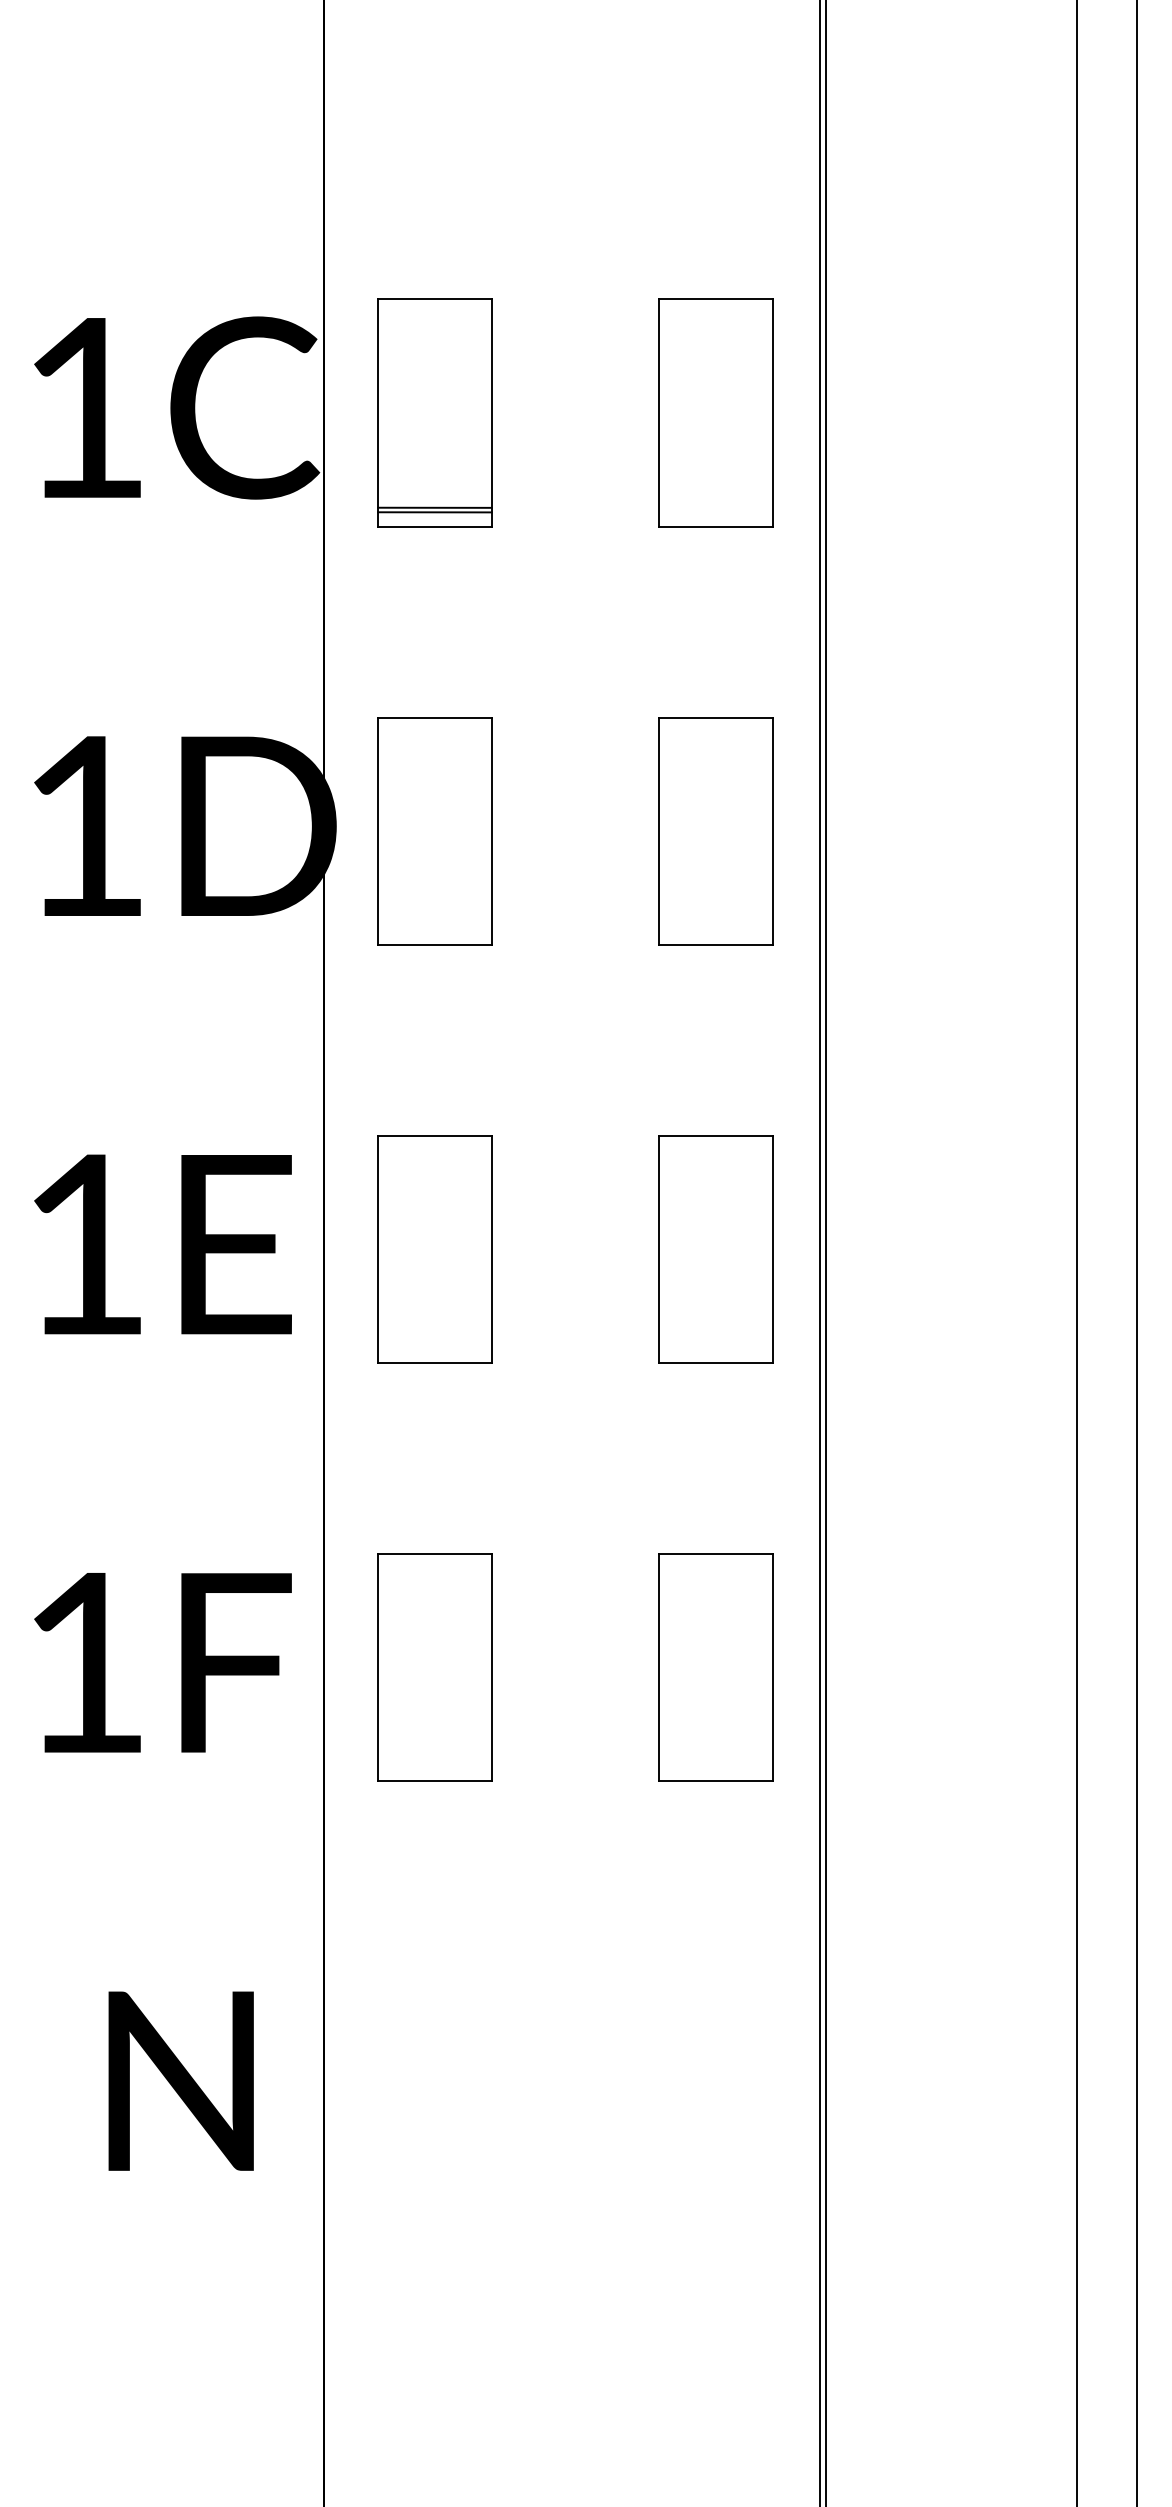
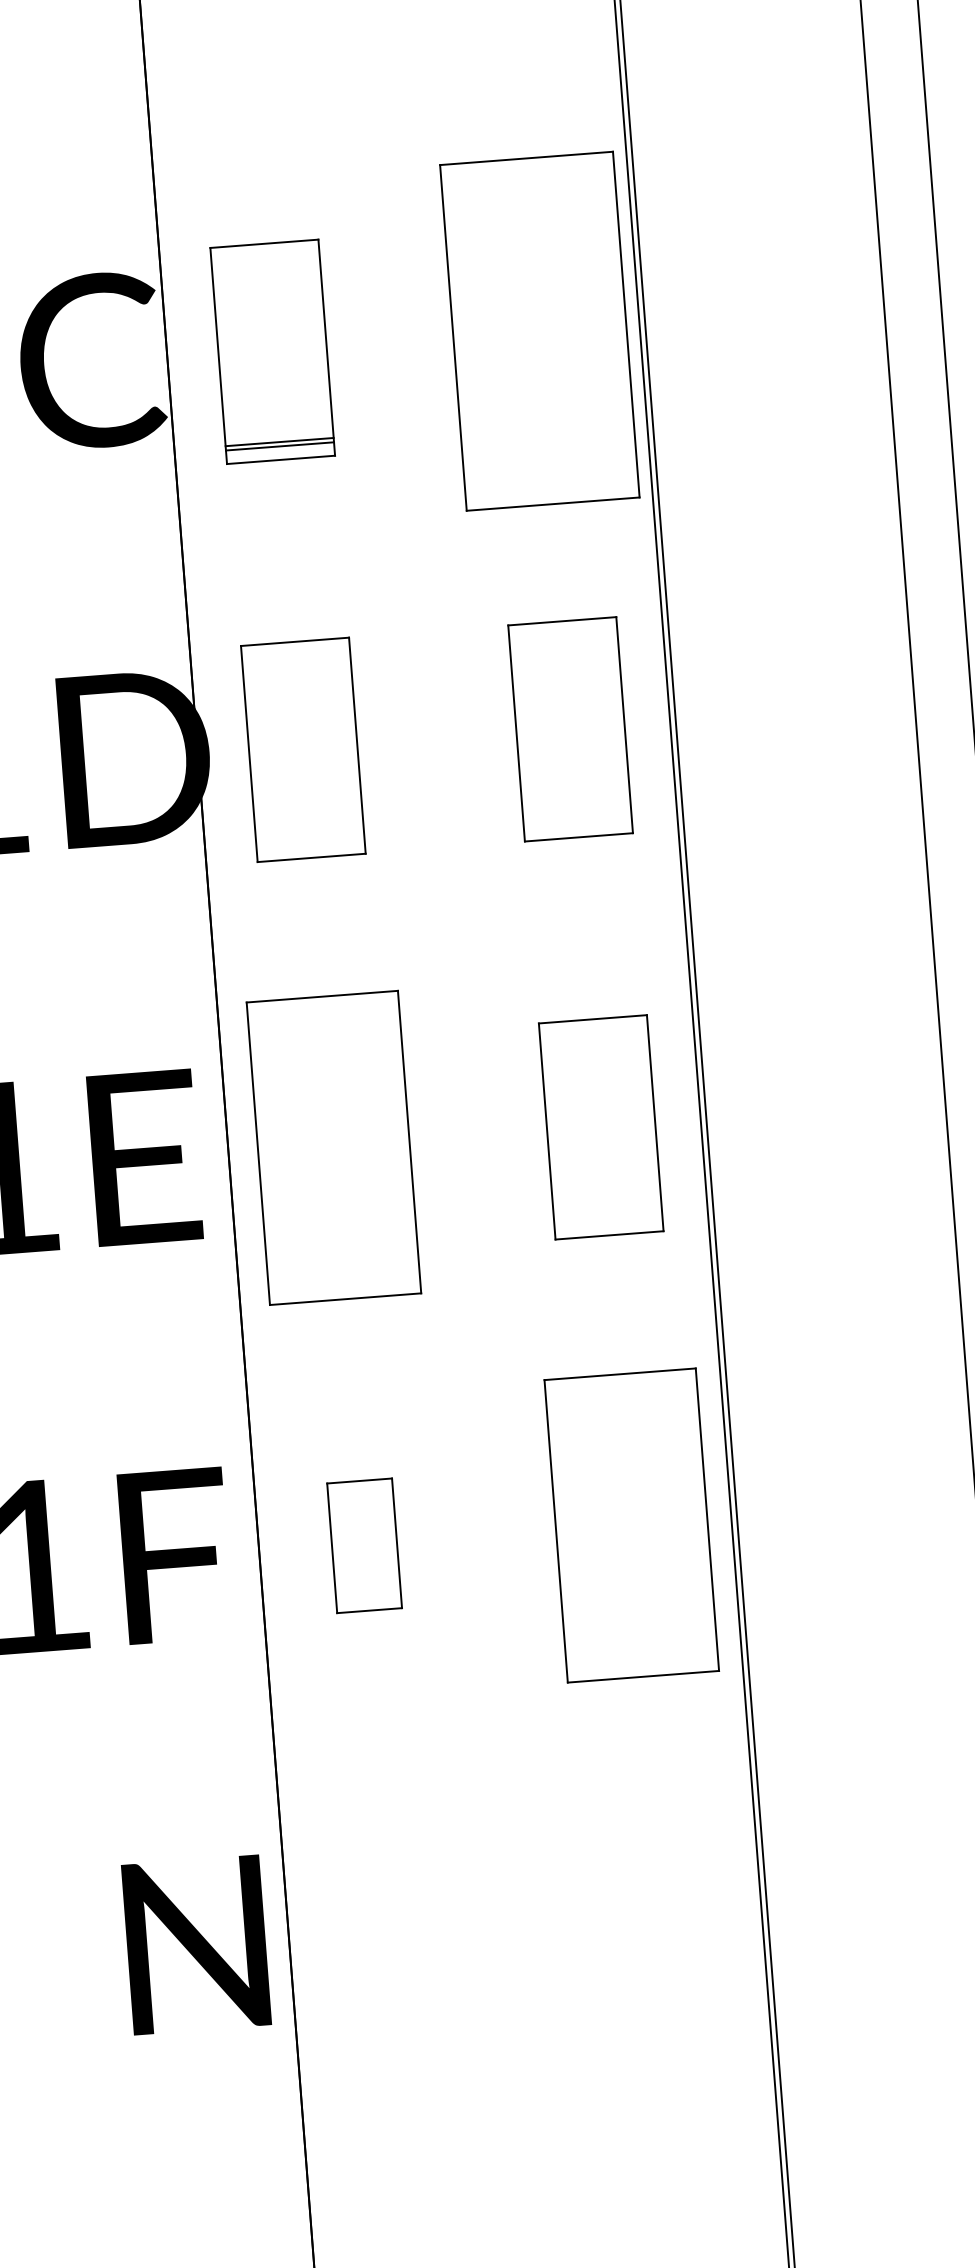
part: (715, 412) -> (539, 330), size x1.6
part: (434, 1249) -> (333, 1147), size x1.4
part: (434, 1667) -> (364, 1545), size x0.6
part: (715, 1667) -> (631, 1525), size x1.4
text: (180, 2080) -> (195, 1944), moved

